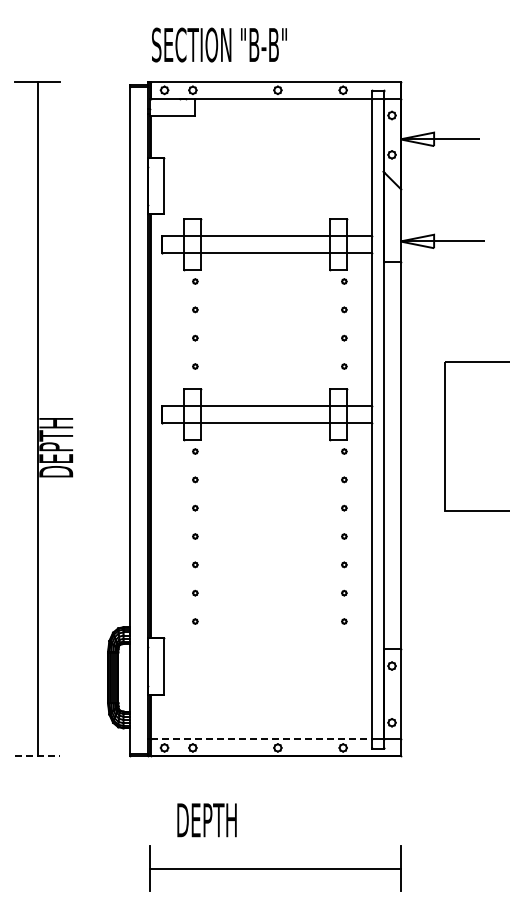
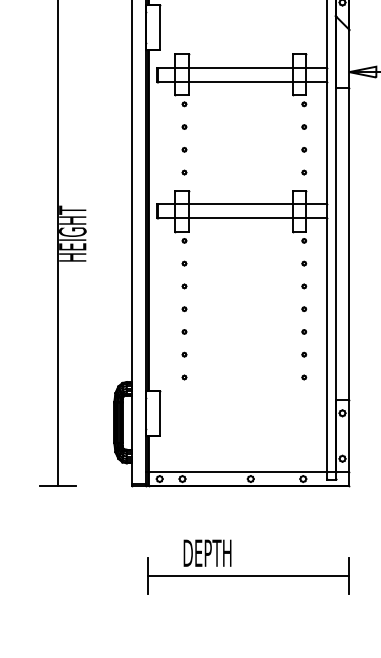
text: (56, 441) -> (72, 232), DEPTH -> HEIGHT
line: (261, 739) -> (237, 472), dashed -> solid
line: (38, 756) -> (58, 485), dashed -> solid
text: (206, 820) -> (207, 553), moved

